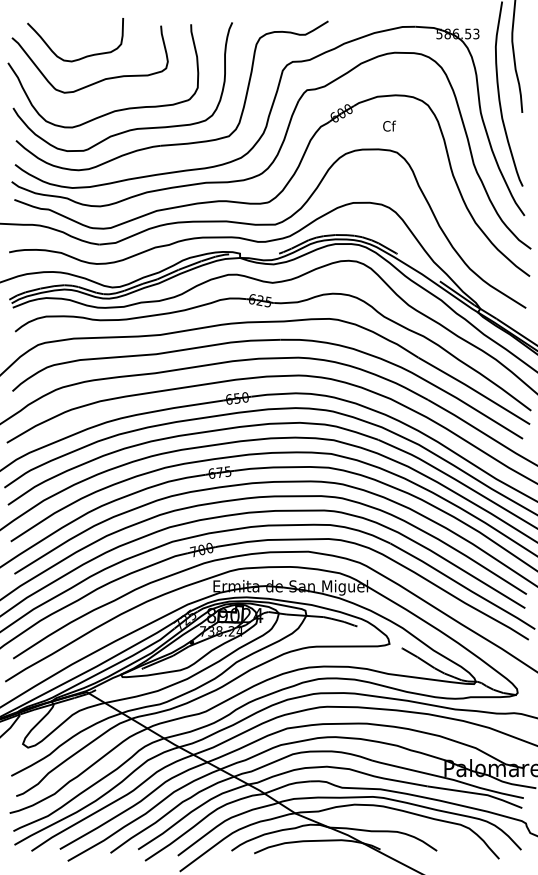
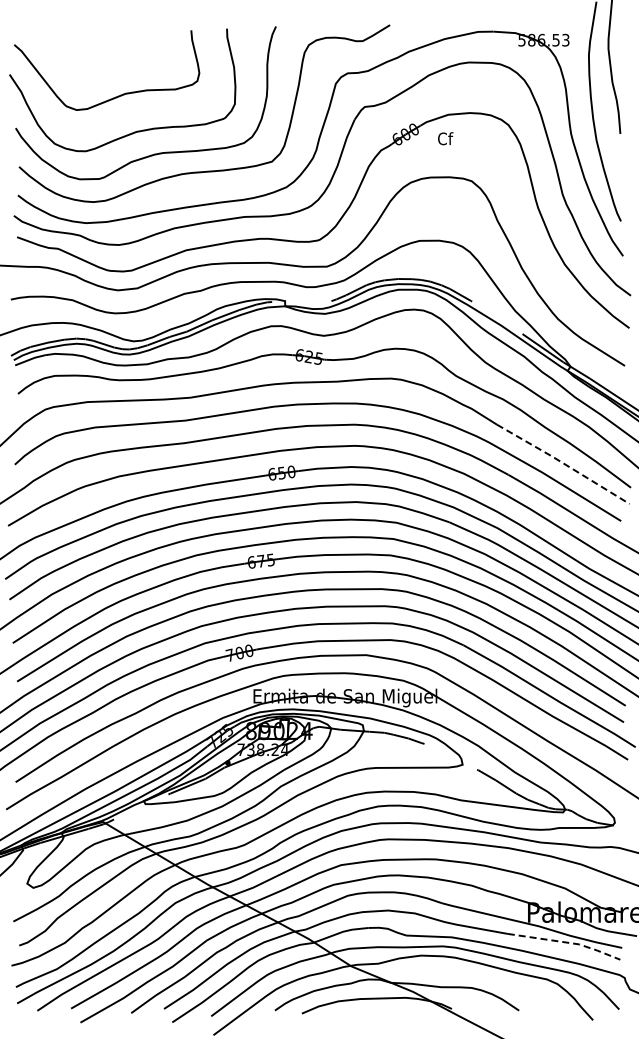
curve: (82, 56) -> (98, 67), removed
text: (389, 125) -> (445, 138), moved
line: (474, 390) -> (563, 463), solid -> dashed
line: (476, 793) -> (566, 942), solid -> dashed

